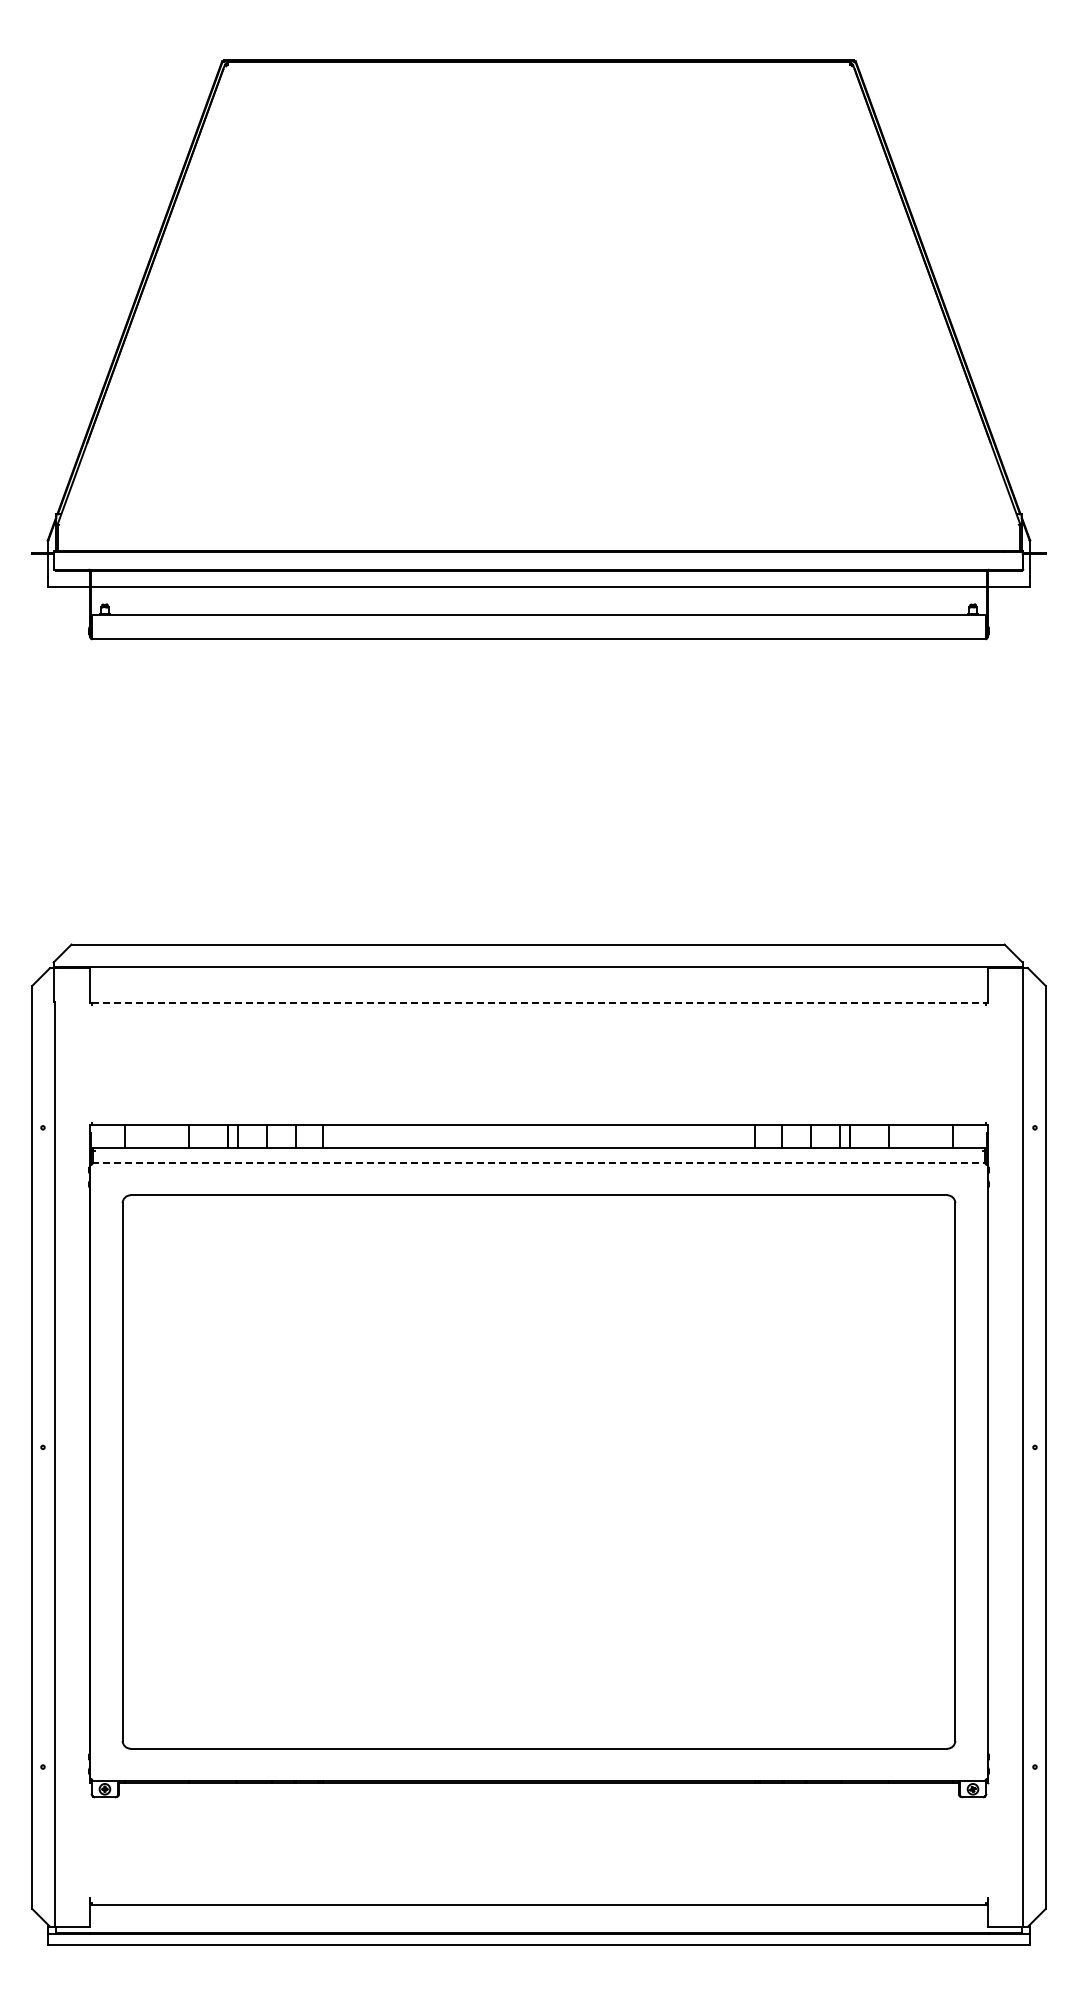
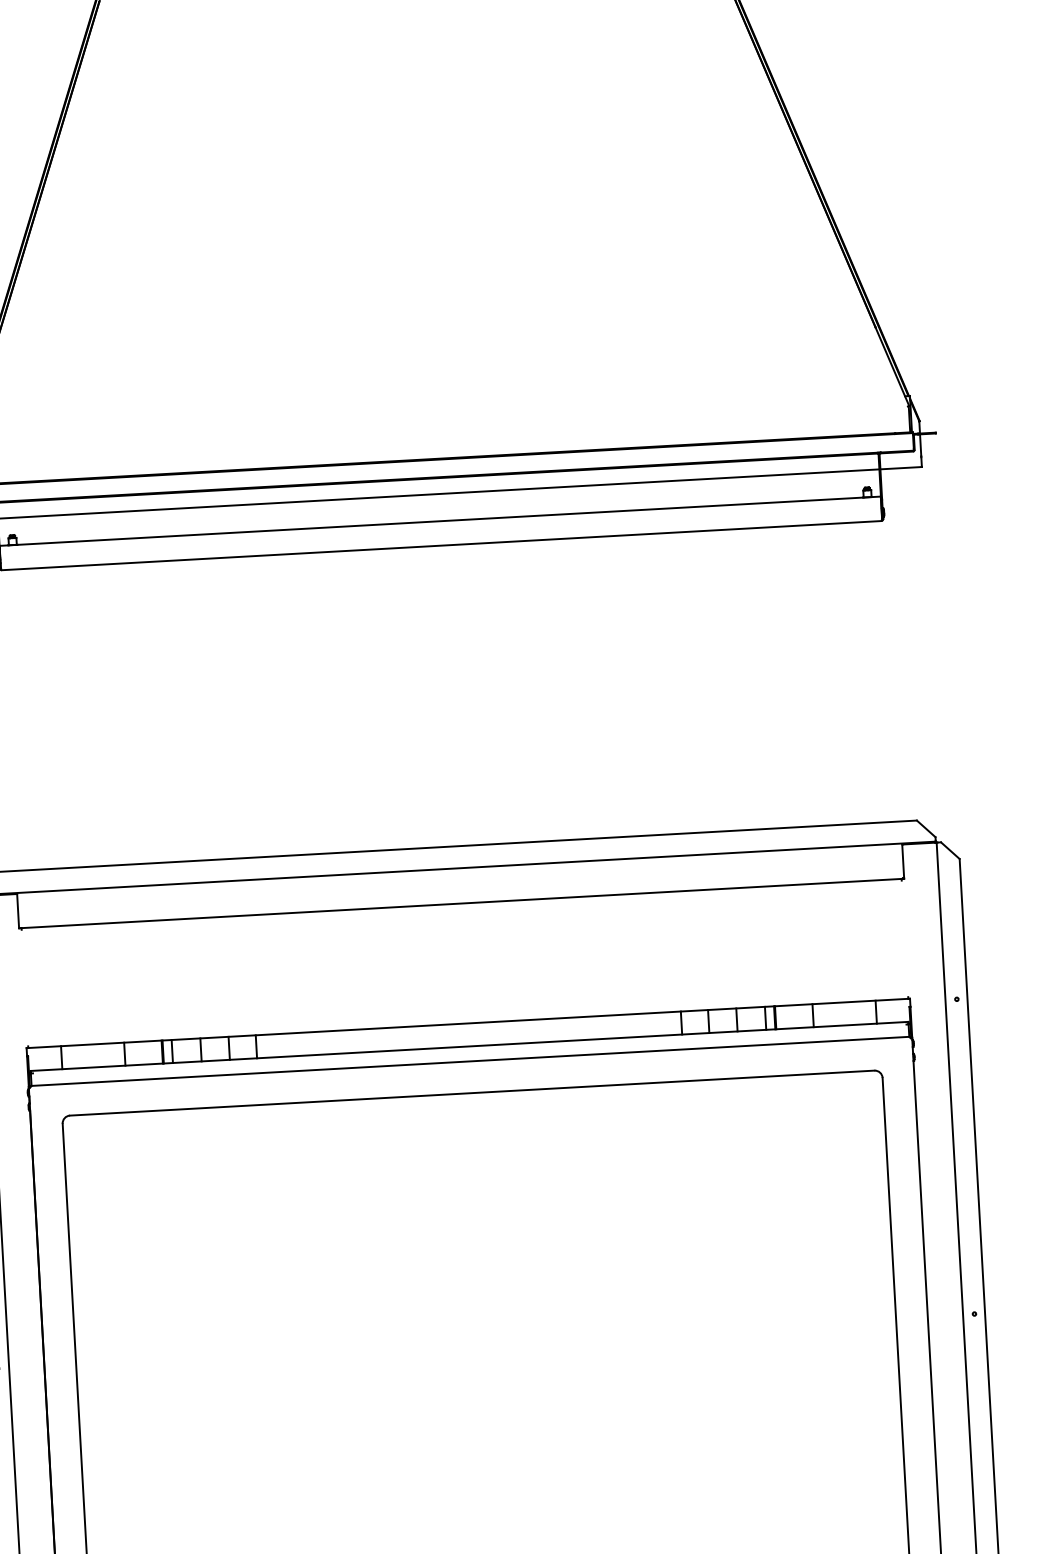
line: (538, 1002) -> (461, 903), dashed -> solid
line: (539, 1163) -> (470, 1061), dashed -> solid

